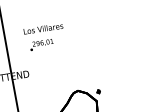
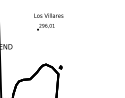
text: (44, 36) -> (48, 21), moved

